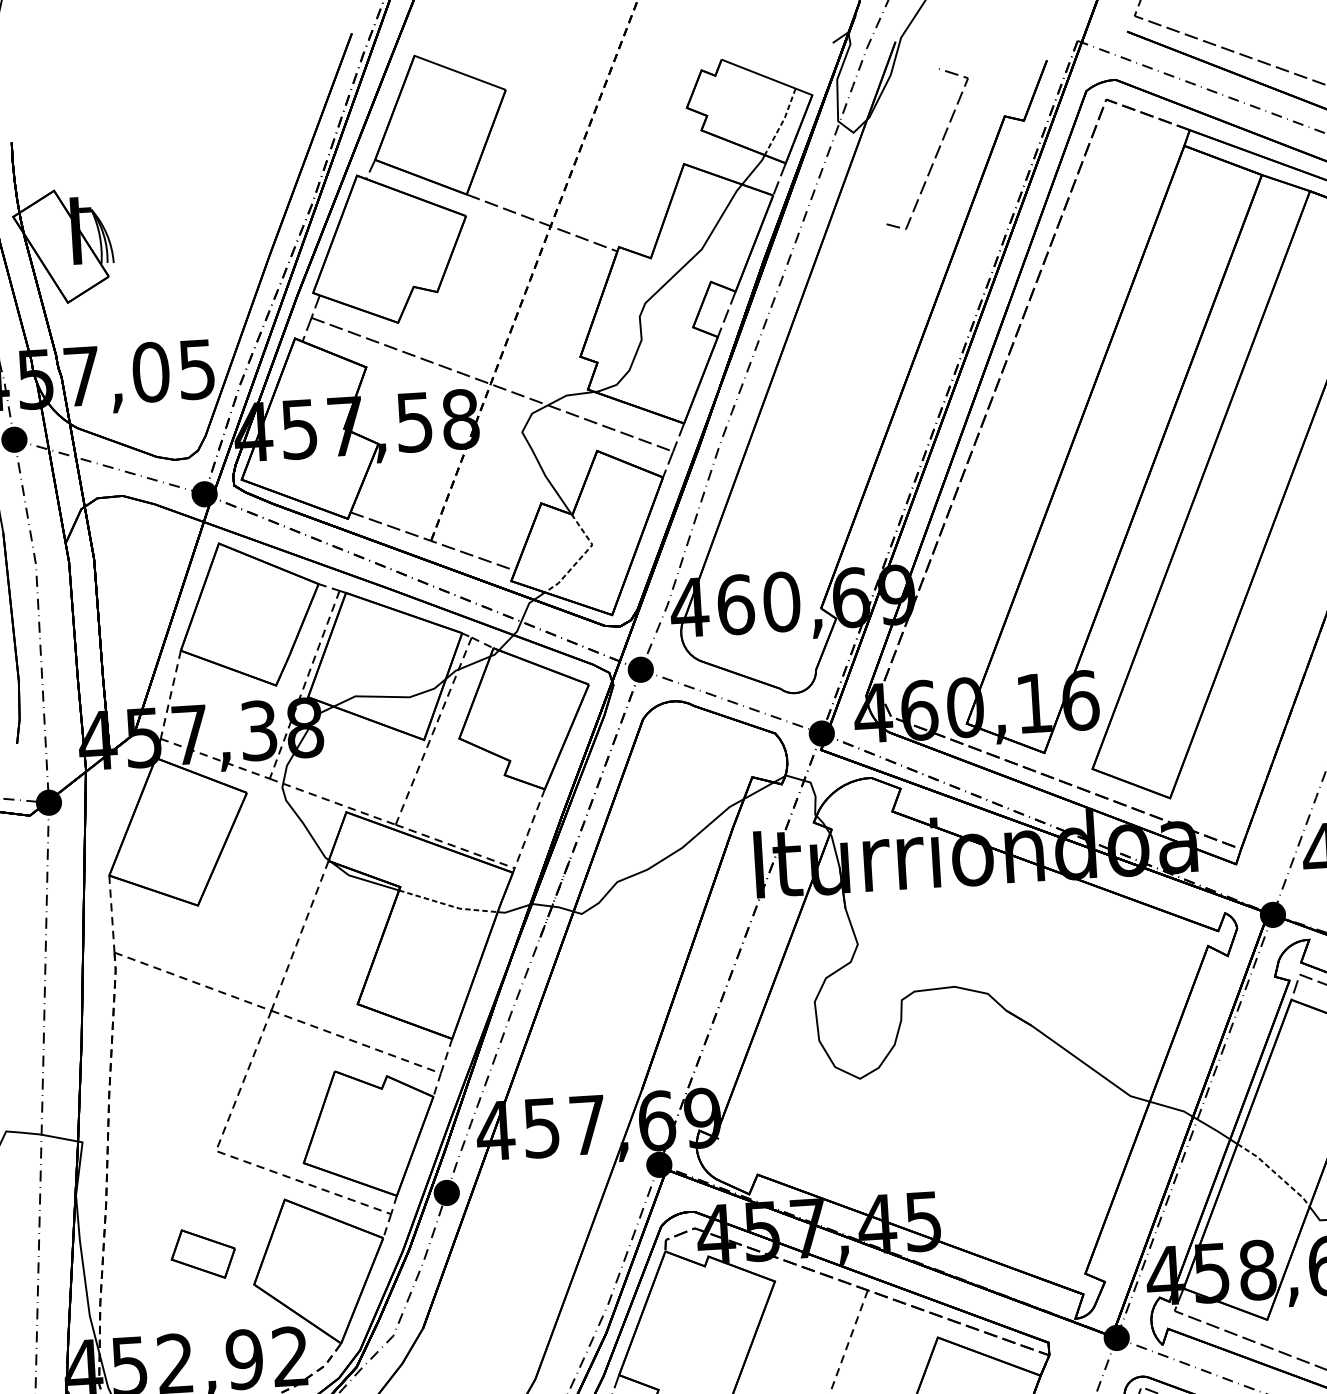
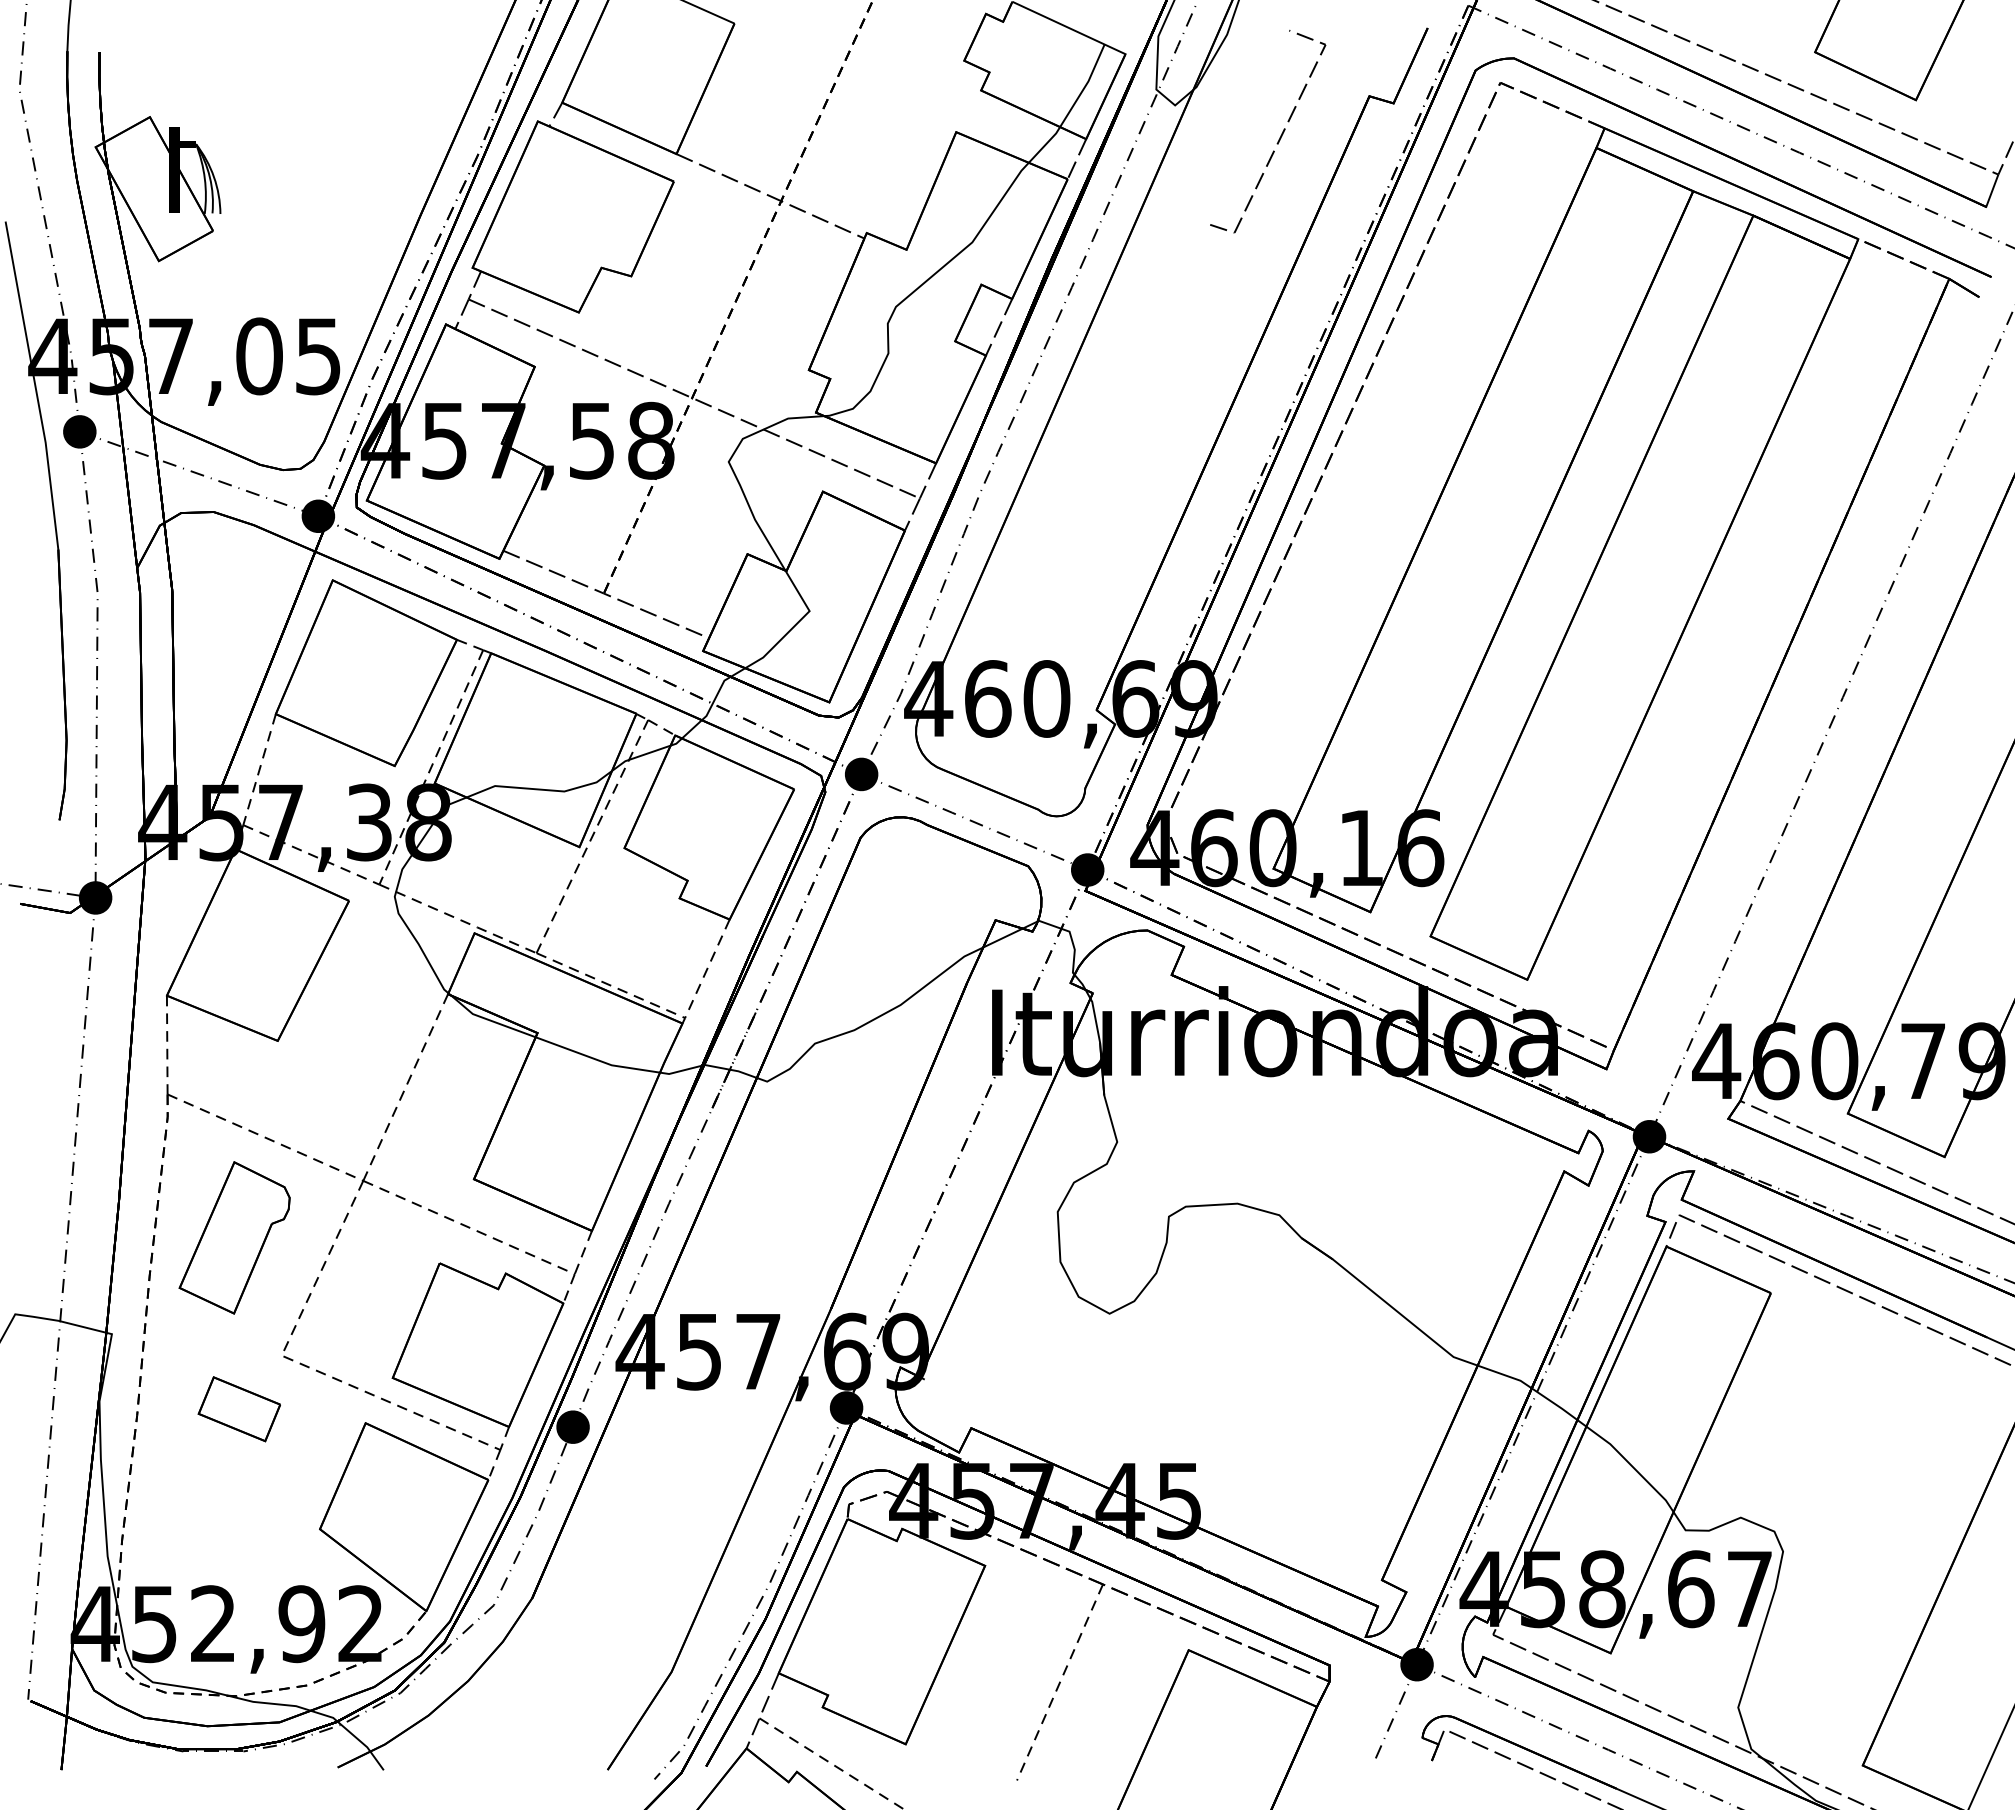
line: (782, 122) -> (1085, 86), dashed -> solid
line: (582, 556) -> (795, 625), dashed -> solid
line: (447, 904) -> (596, 1059), dashed -> solid
part: (173, 1061) -> (234, 1237), added
line: (1275, 1173) -> (1632, 1466), dashed -> solid
part: (202, 1254) -> (238, 1409), moved

